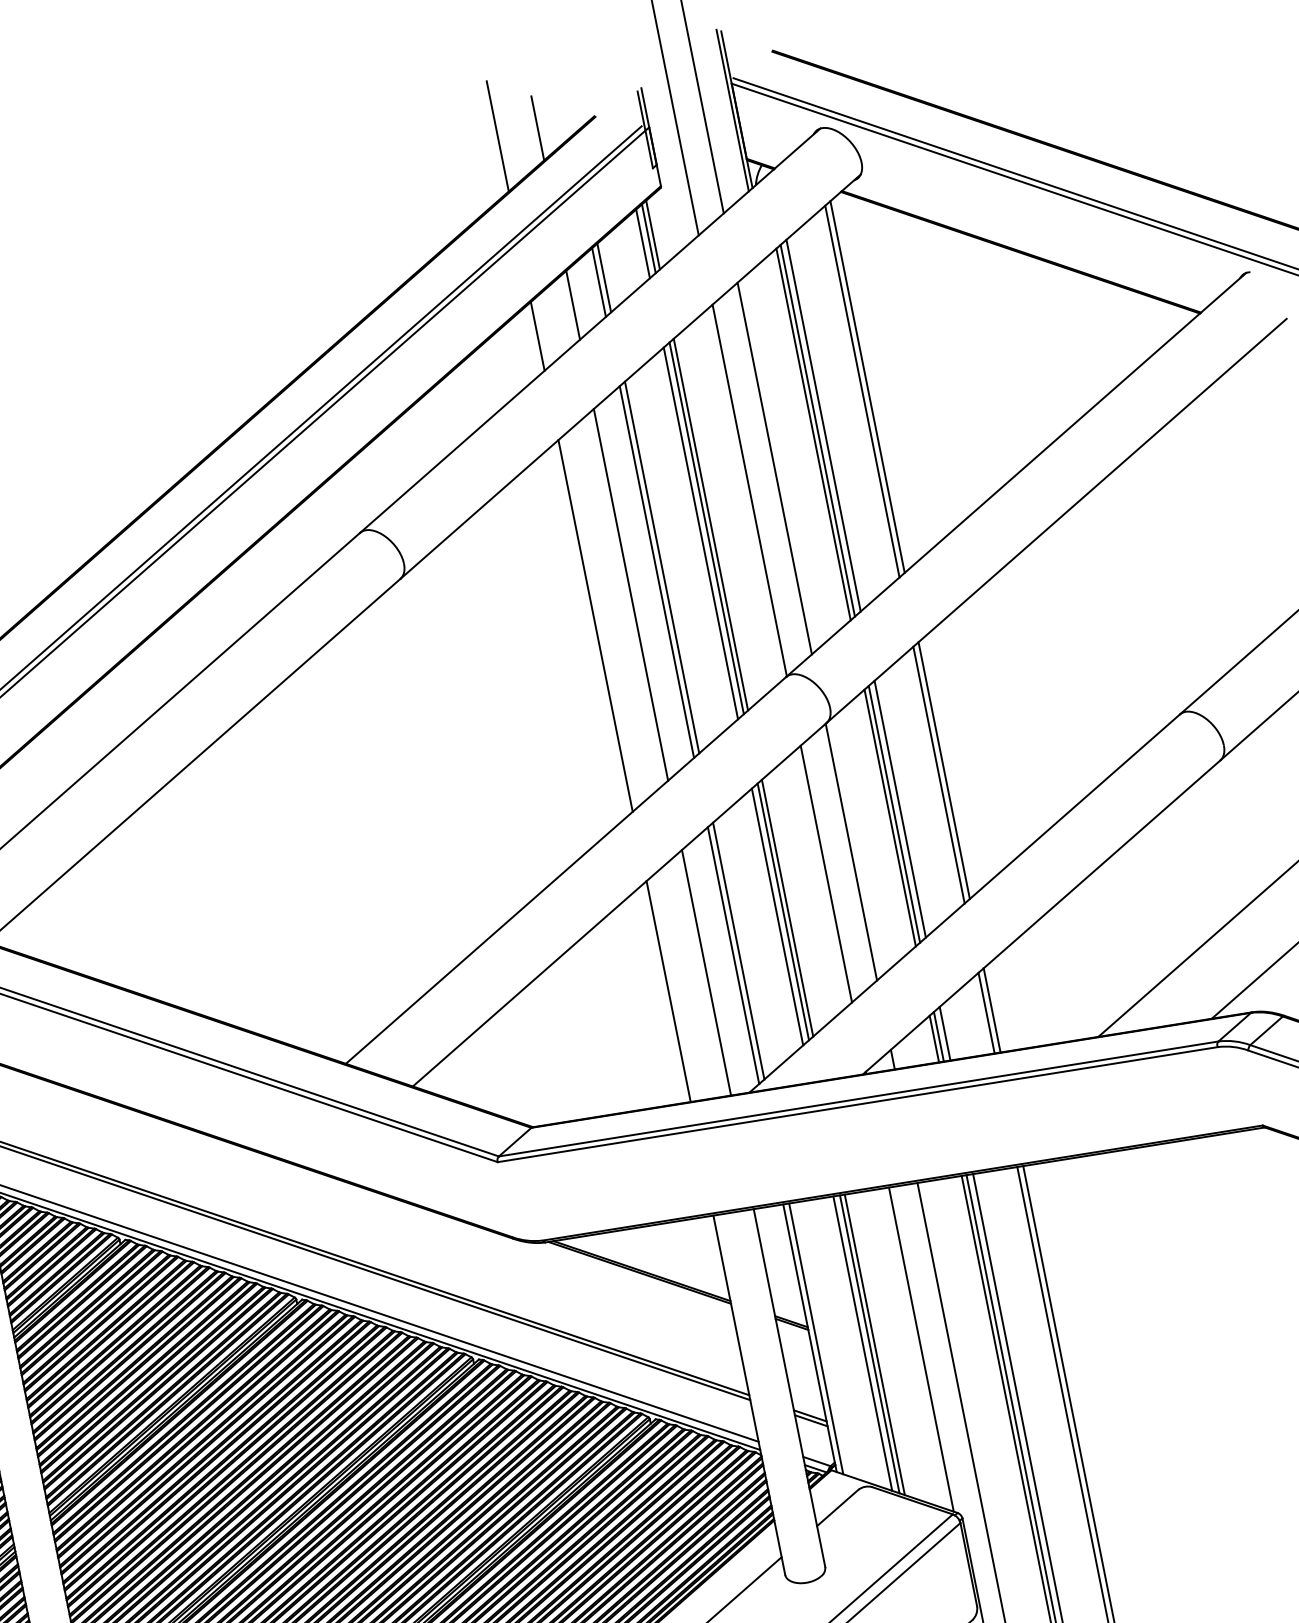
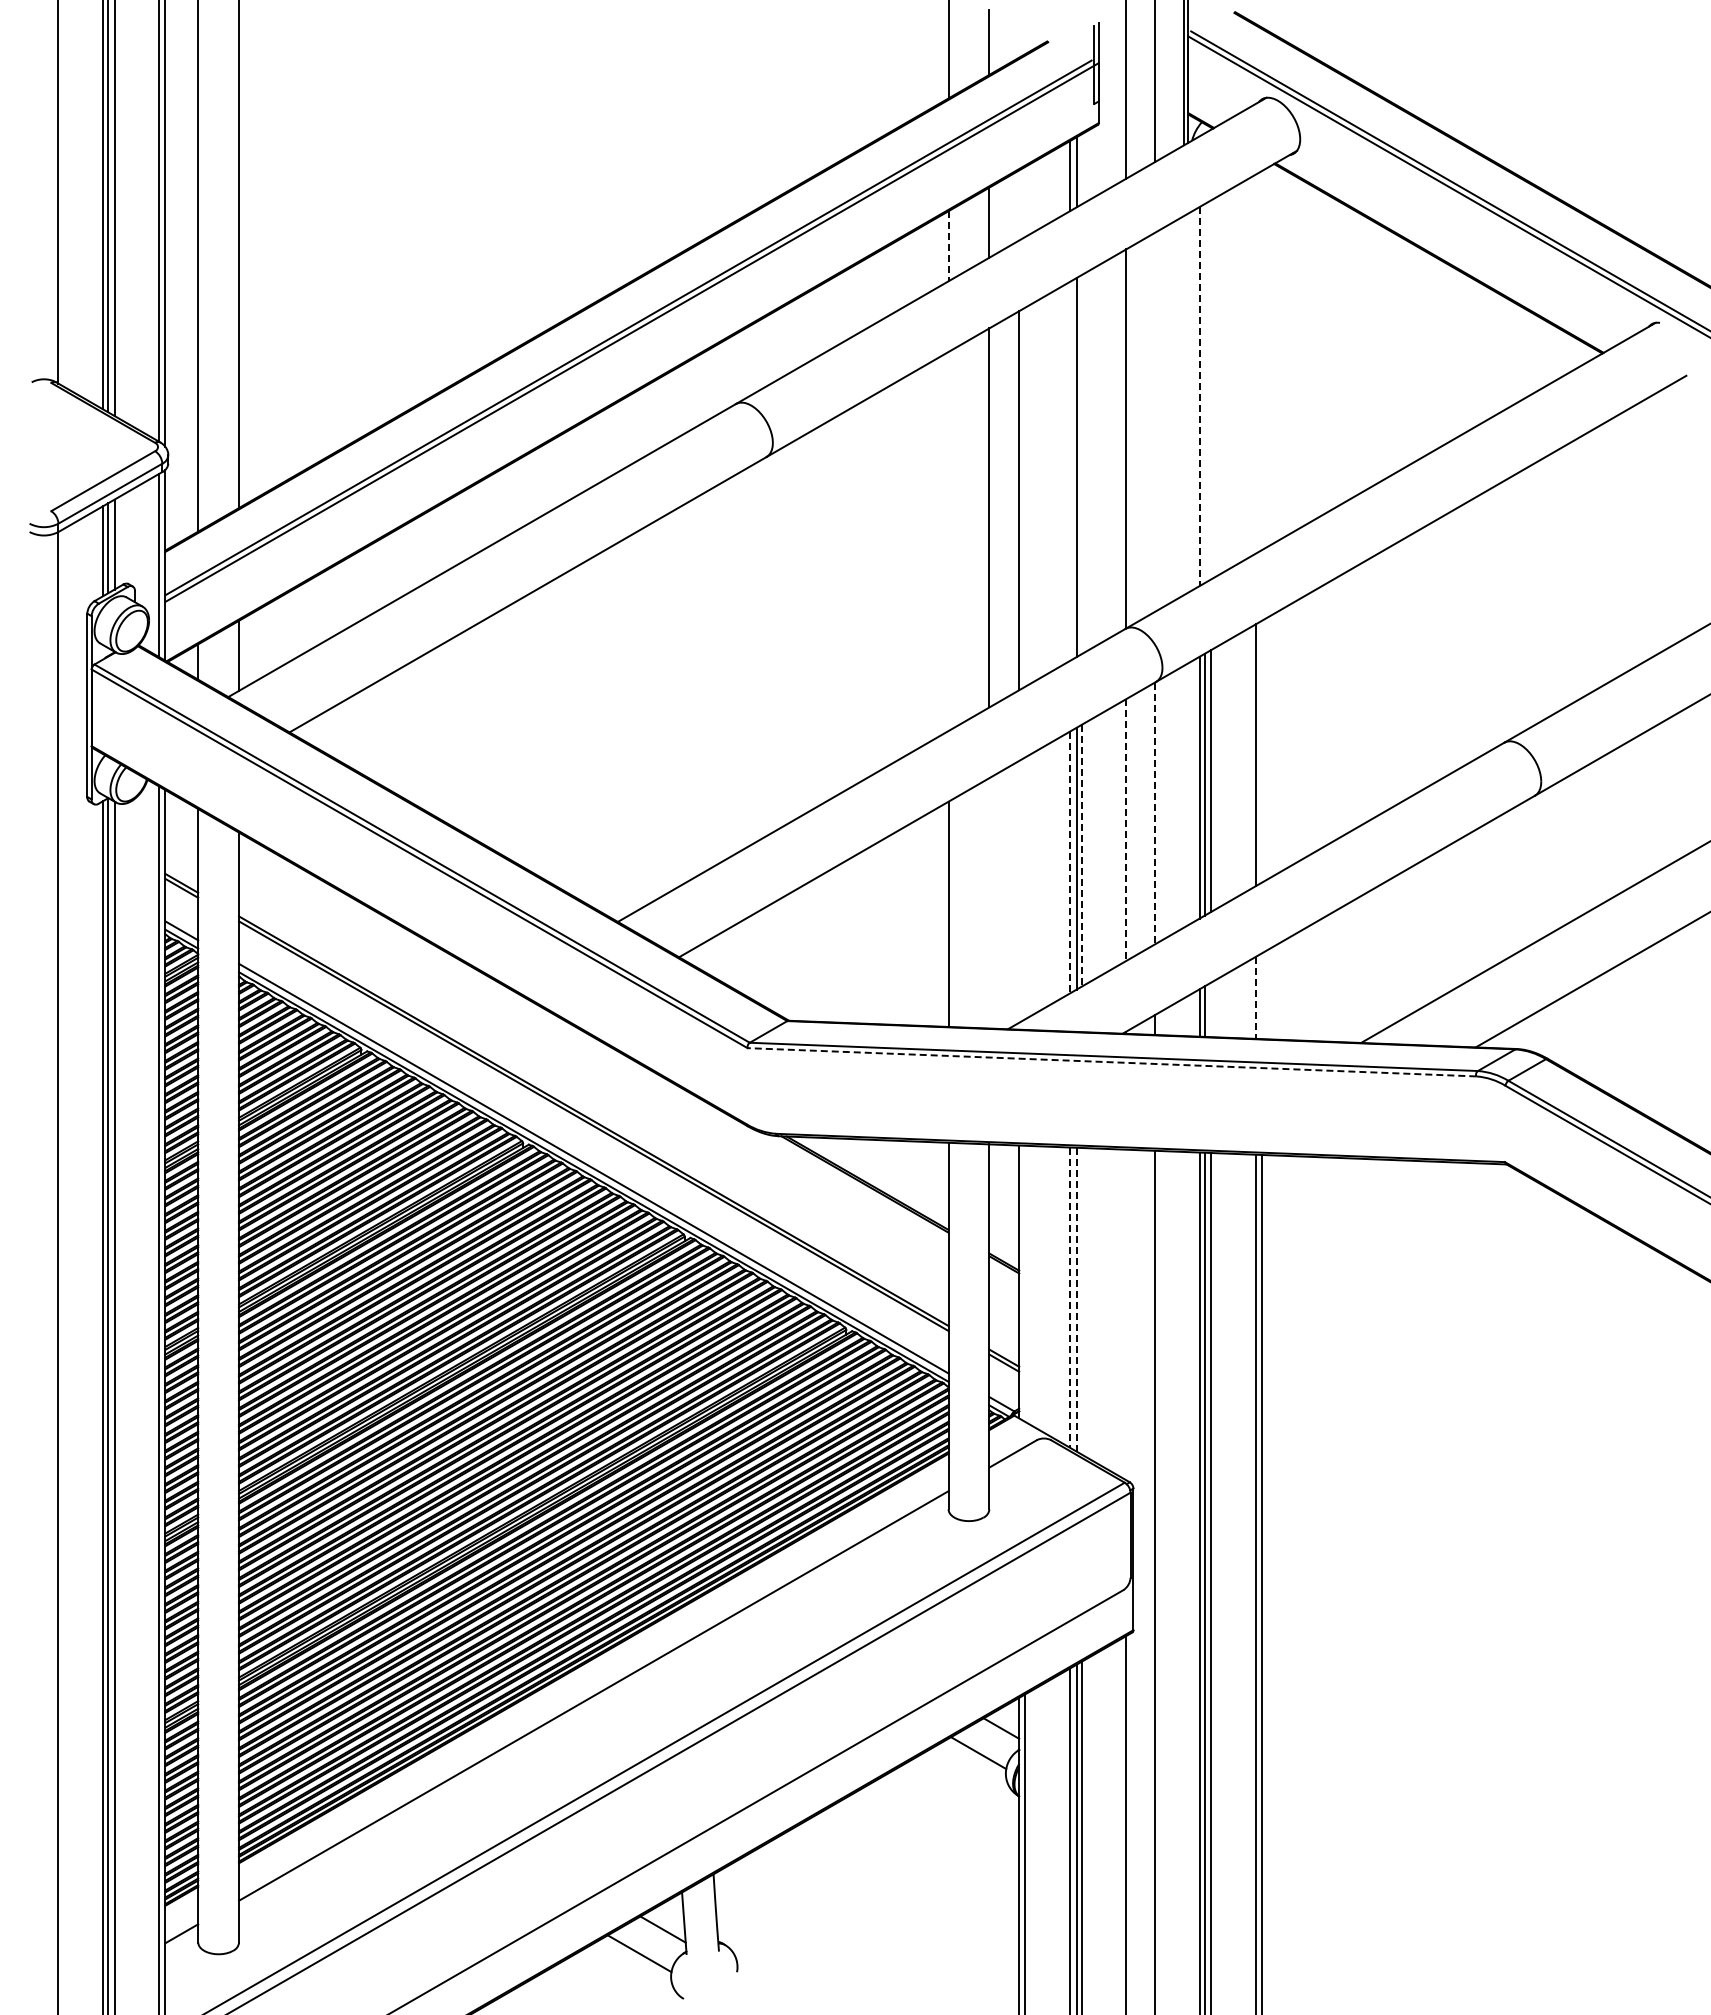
line: (653, 235) -> (1081, 169), removed
line: (604, 277) -> (1025, 201), removed
line: (599, 282) -> (1019, 205), removed
line: (537, 336) -> (948, 246), solid -> dashed
line: (867, 386) -> (1262, 360), removed
line: (862, 391) -> (1256, 363), removed
line: (823, 425) -> (1211, 389), removed
line: (817, 430) -> (1204, 393), removed
line: (813, 434) -> (1199, 396), solid -> dashed
line: (775, 467) -> (1155, 421), removed
line: (710, 524) -> (1081, 464), removed
line: (700, 532) -> (1069, 470), removed
line: (662, 566) -> (1025, 496), removed
line: (595, 625) -> (948, 541), removed
line: (944, 770) -> (1262, 751), removed
line: (851, 852) -> (1155, 813), solid -> dashed
line: (826, 874) -> (1126, 830), solid -> dashed
line: (787, 907) -> (1081, 855), solid -> dashed
line: (777, 917) -> (1069, 862), solid -> dashed
line: (739, 951) -> (1025, 888), removed
line: (733, 955) -> (1019, 891), removed
line: (706, 972) -> (989, 903), removed
line: (992, 1010) -> (1262, 996), removed
line: (987, 1013) -> (1256, 998), solid -> dashed
line: (945, 1033) -> (1211, 1009), removed
line: (857, 1104) -> (1111, 1062), solid -> dashed
line: (816, 1338) -> (1025, 1283), removed
line: (862, 1344) -> (1069, 1298), solid -> dashed
line: (869, 1344) -> (1076, 1299), solid -> dashed
line: (874, 1344) -> (1081, 1300), removed
line: (921, 1349) -> (1126, 1314), removed

